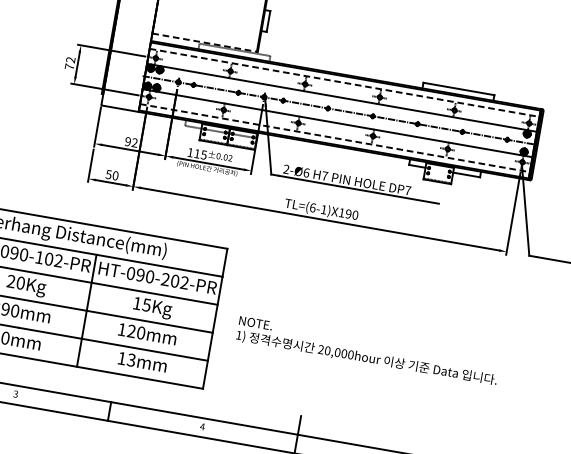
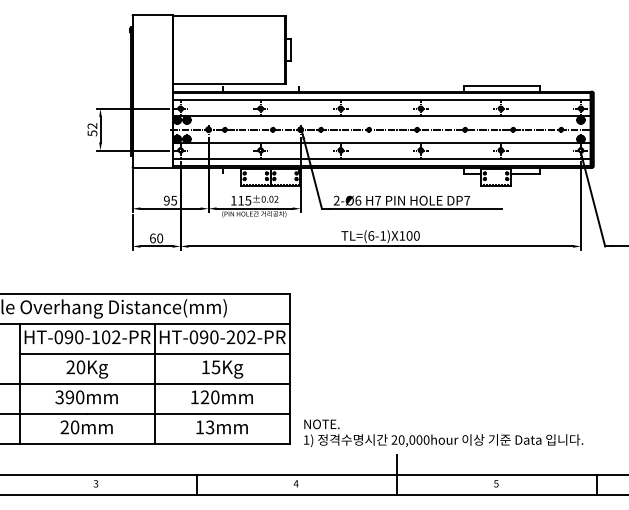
line: (205, 42) -> (229, 83), dashed -> solid
text: (69, 66) -> (92, 133), 72 -> 52
line: (344, 83) -> (381, 100), dashed -> solid
line: (334, 138) -> (381, 159), dashed -> solid
text: (135, 142) -> (174, 200), 92 -> 95
text: (108, 174) -> (152, 238), 50 -> 60
text: (348, 213) -> (409, 235), TL=(6-1)X190 -> TL=(6-1)X100
text: (367, 350) -> (443, 432), moved

